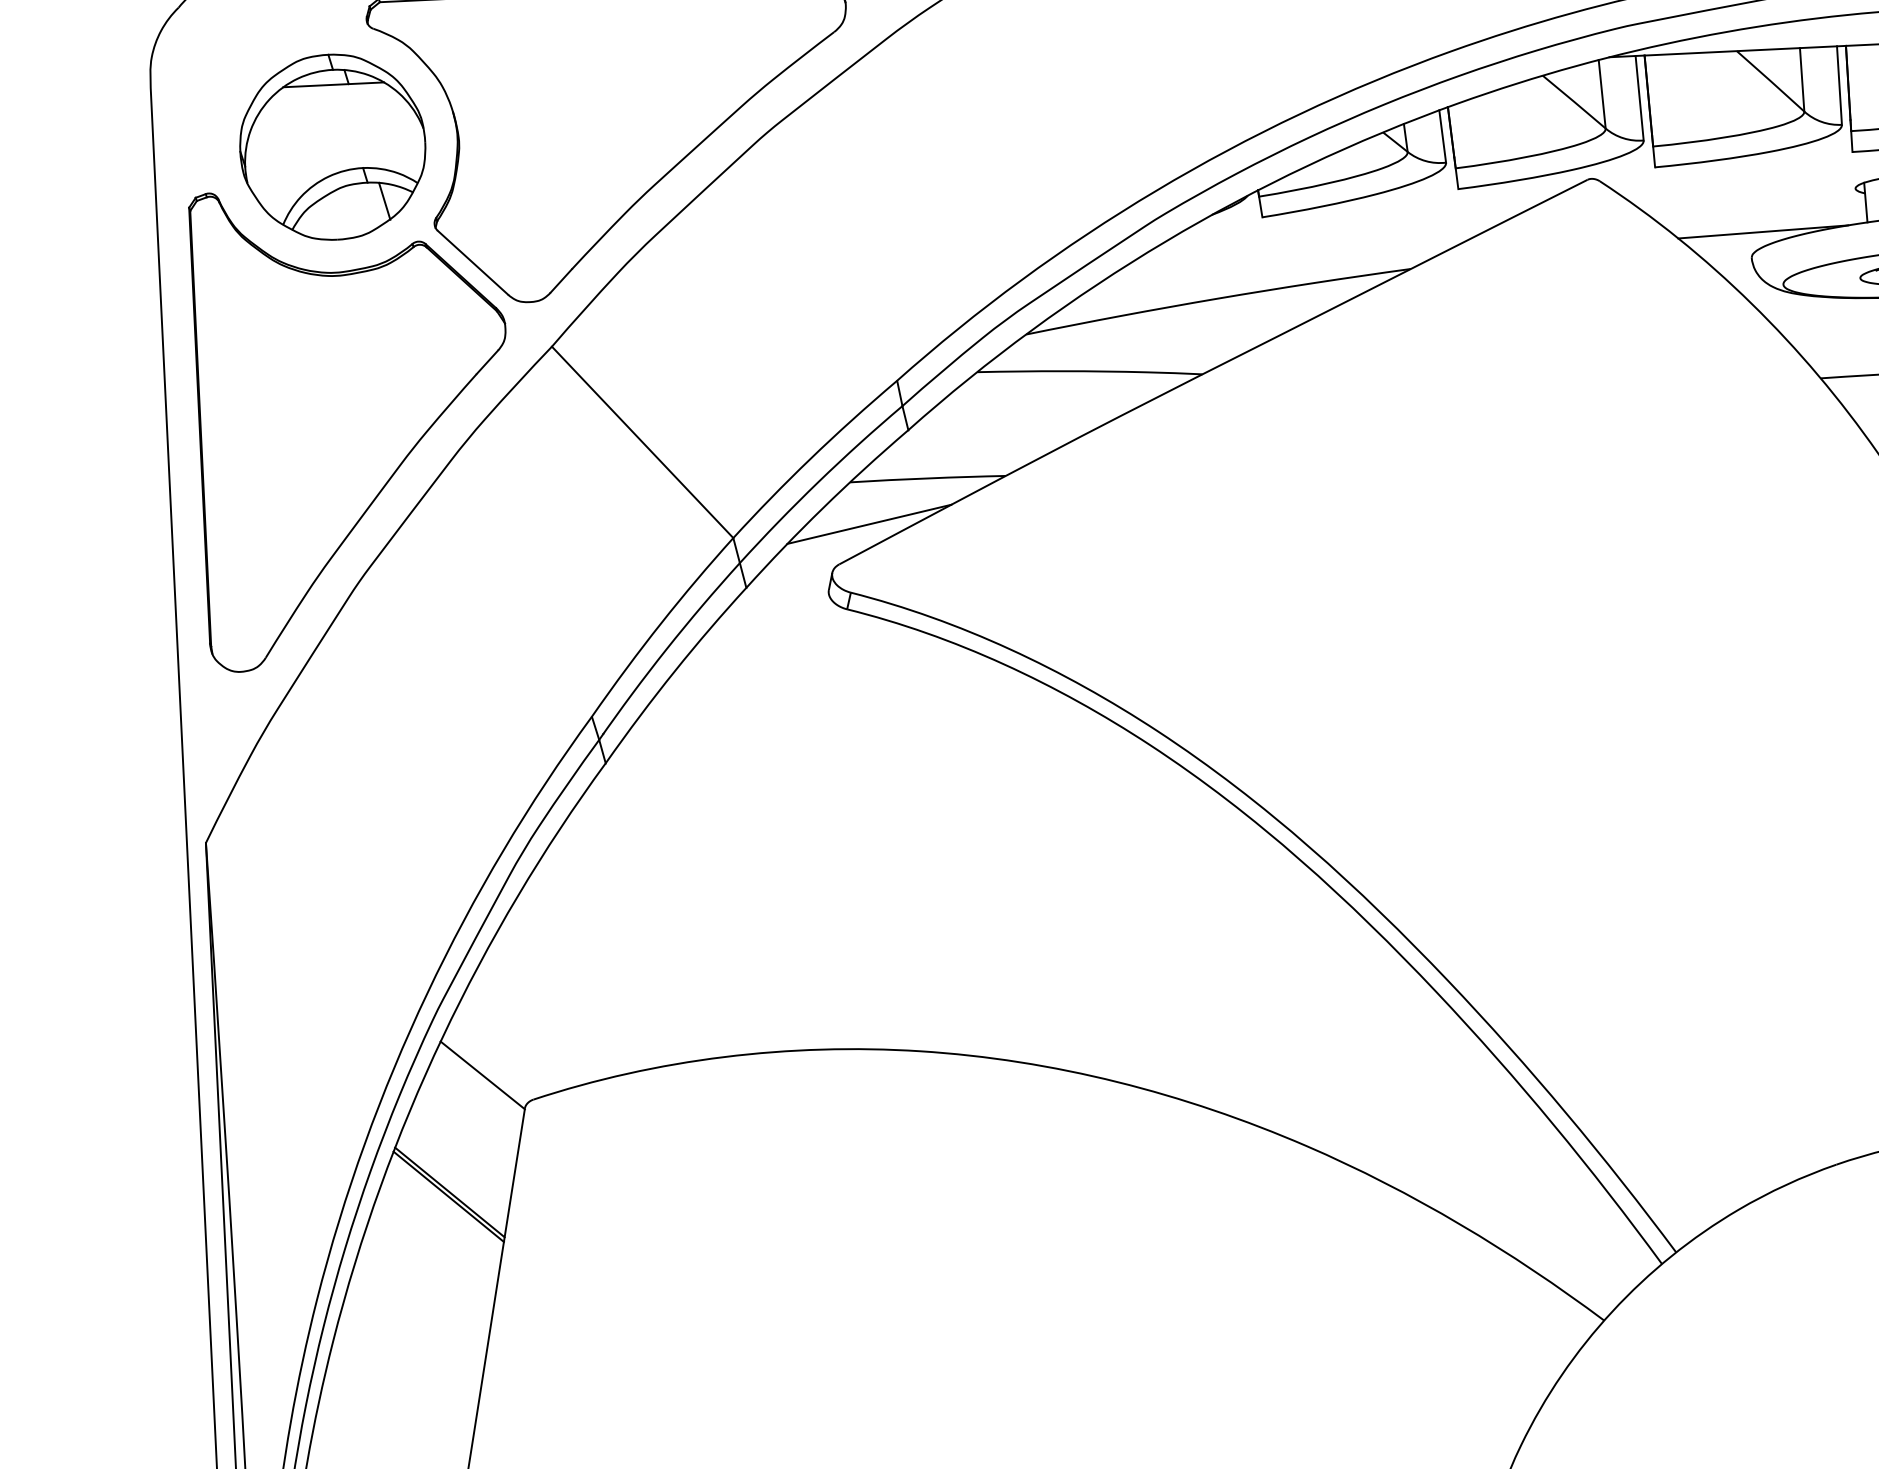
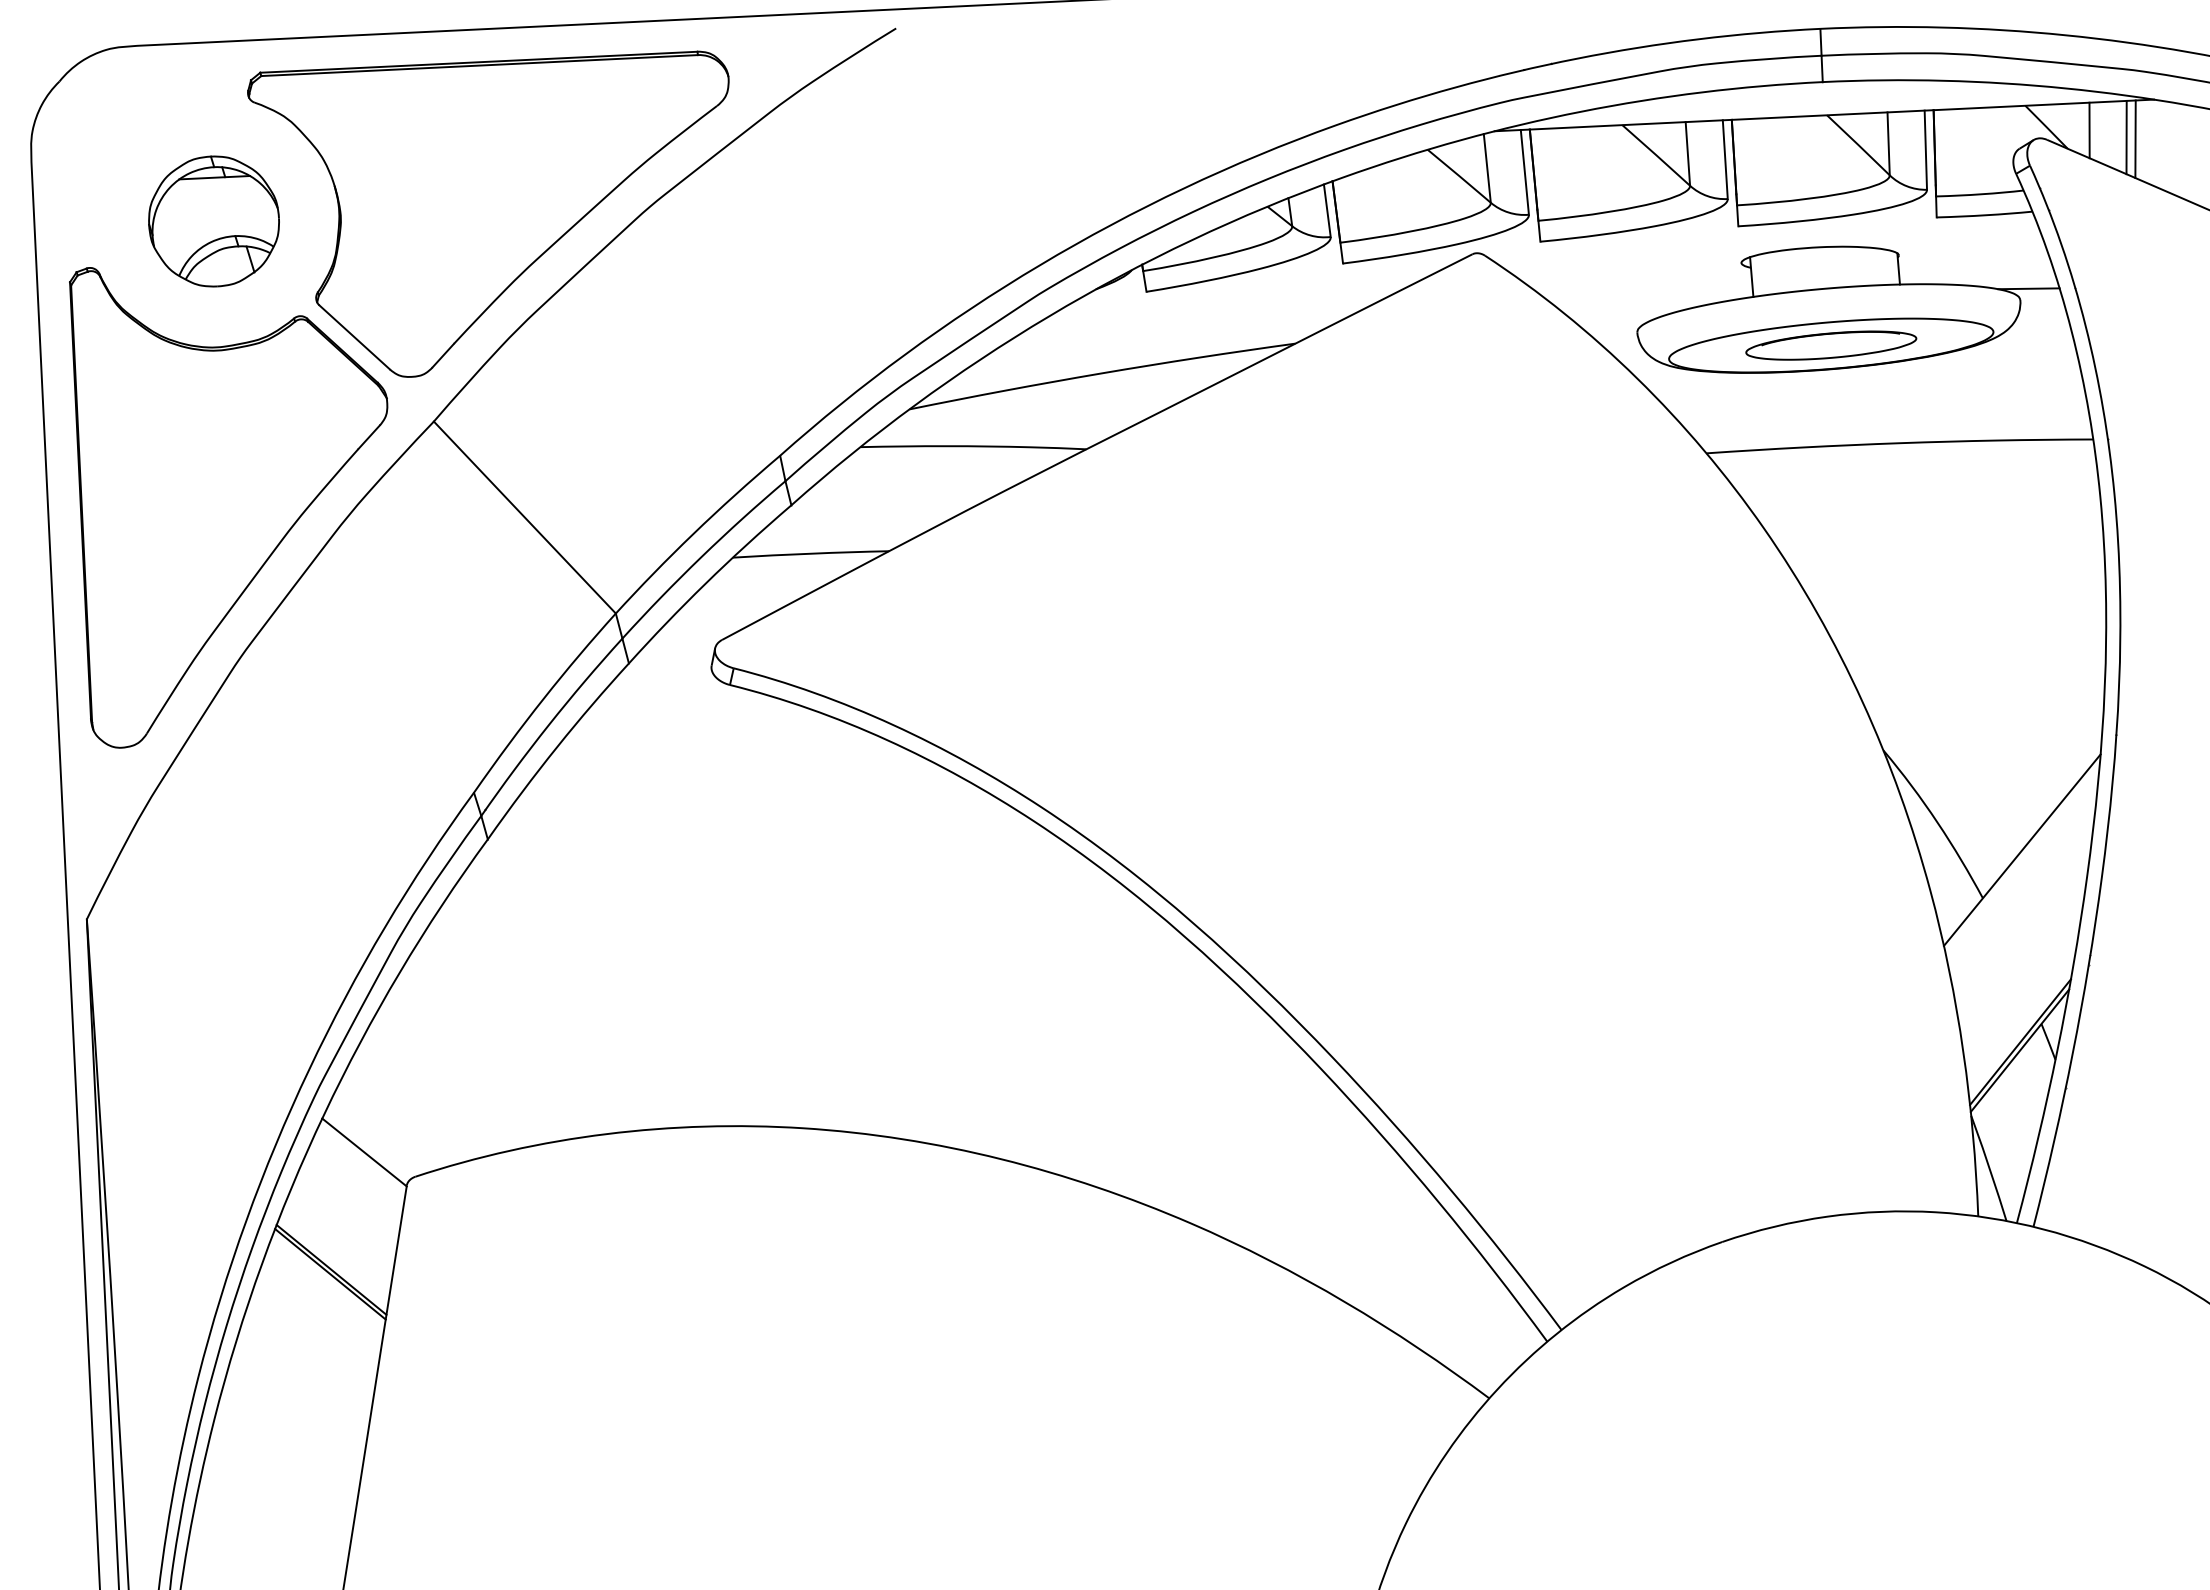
part: (332, 147) -> (213, 221), size x0.7
line: (1762, 231) -> (1648, 306), removed
line: (869, 524) -> (752, 599), removed

